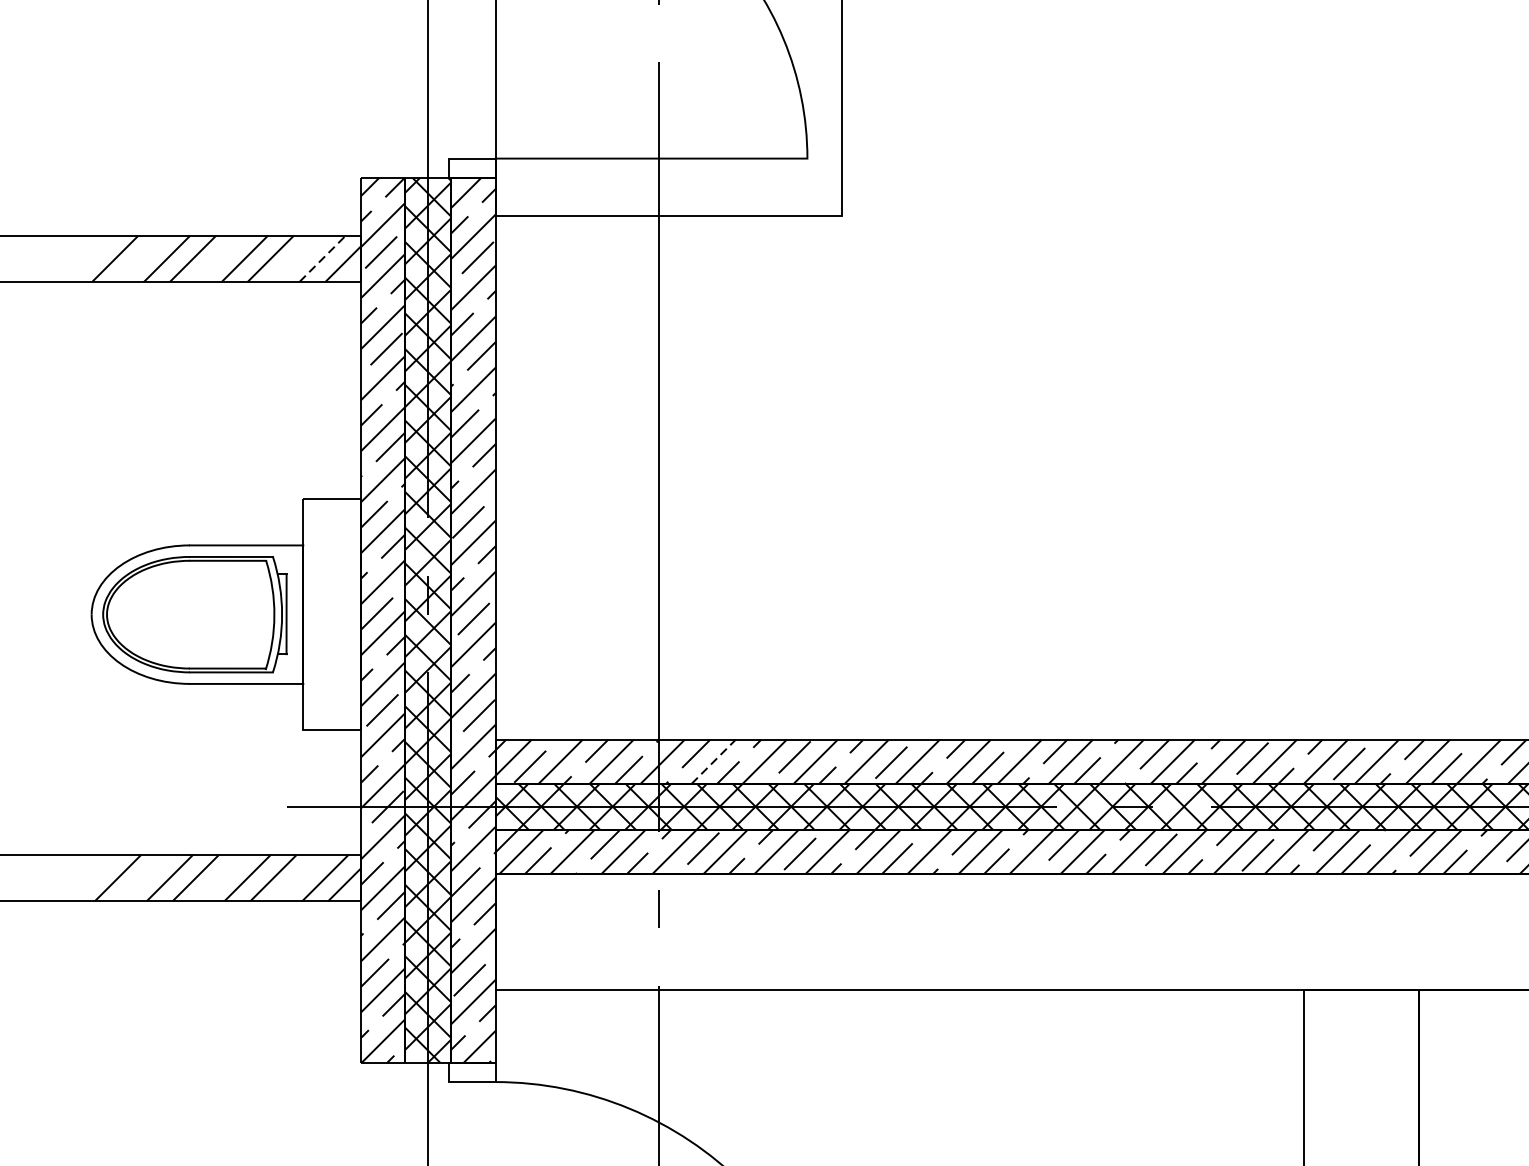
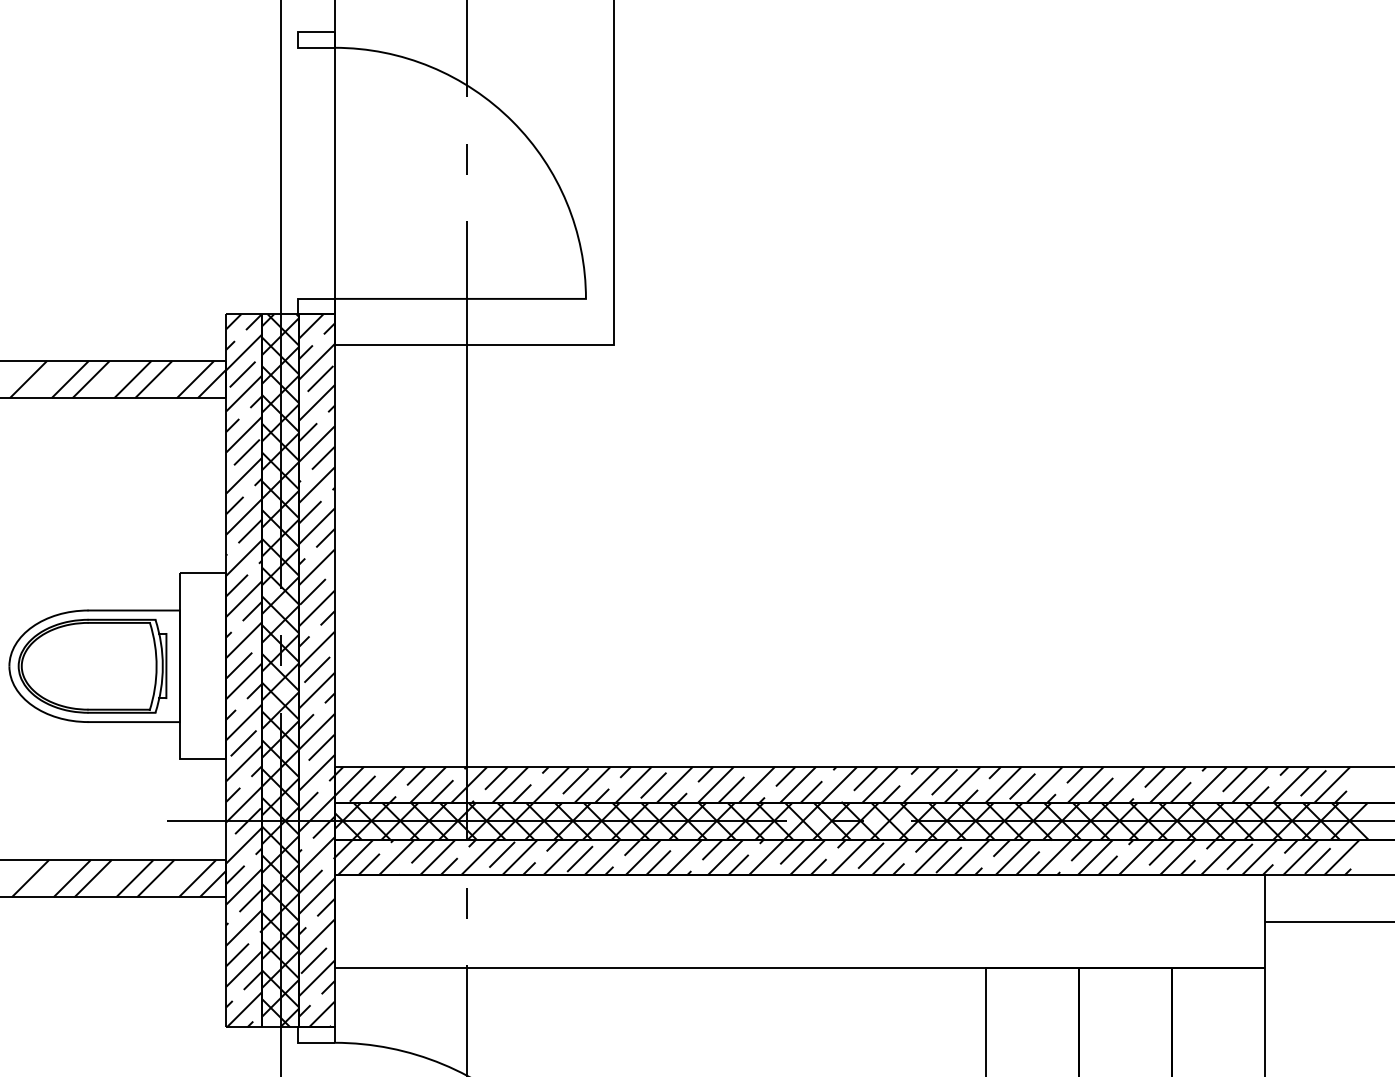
line: (322, 258) -> (195, 379), dashed -> solid
line: (713, 761) -> (510, 784), dashed -> solid

